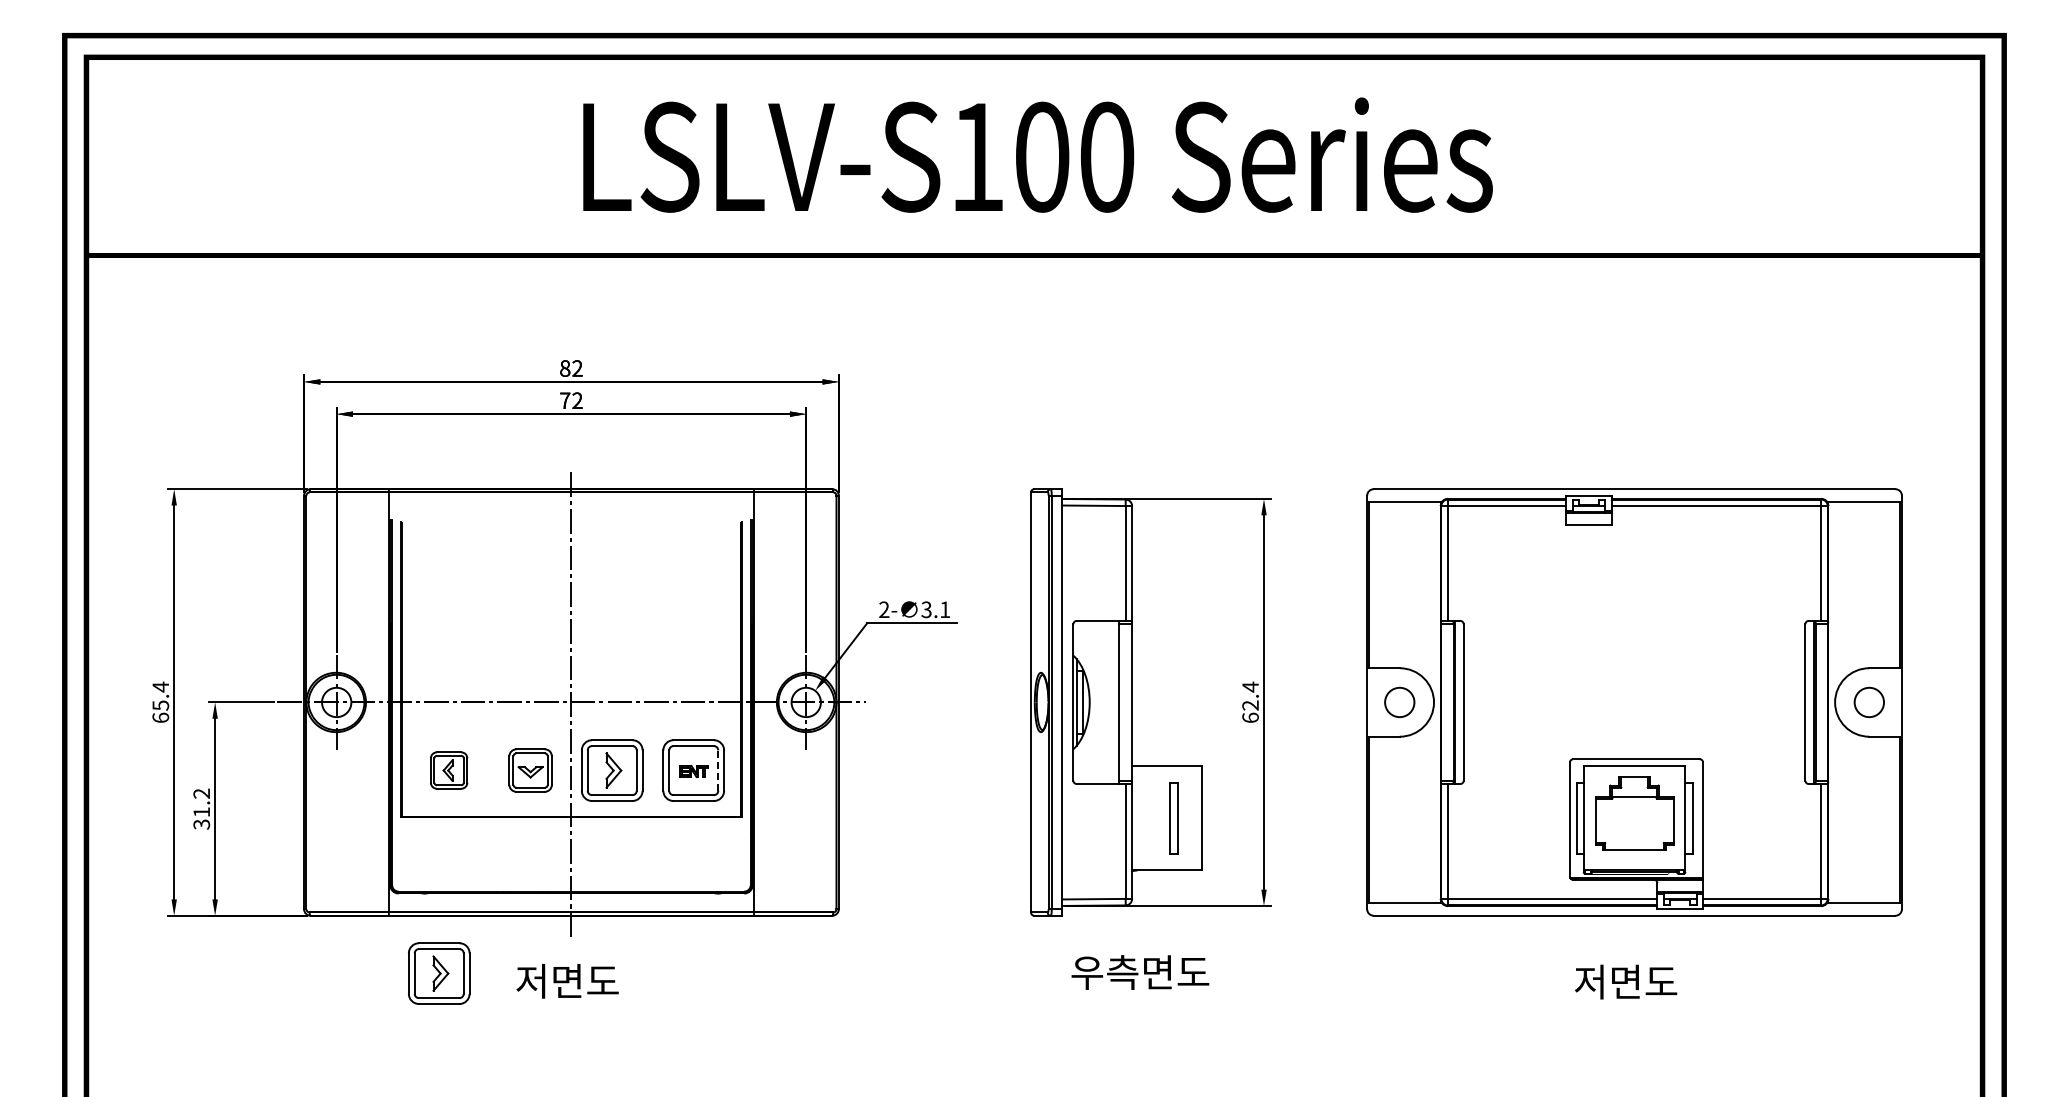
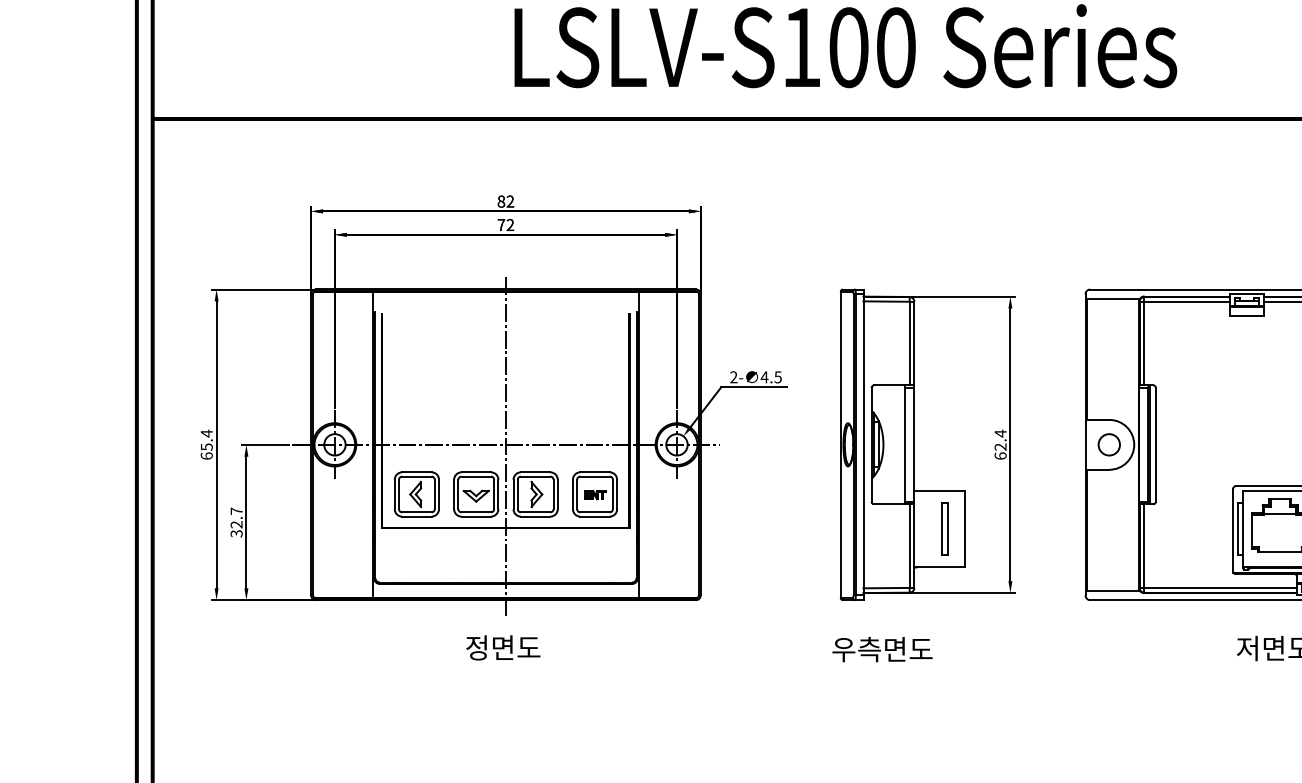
text: (935, 609) -> (771, 377), 3.1 -> 4.5
part: (448, 770) -> (416, 494), size x1.67
part: (530, 770) -> (476, 494), size x1.43
line: (718, 770) -> (613, 494), dashed -> solid
text: (201, 802) -> (236, 517), 31.2 -> 32.7
text: (1140, 972) -> (882, 649), moved
part: (439, 973) -> (409, 642), removed
text: (530, 982) -> (476, 648), 저면도 -> 정면도

